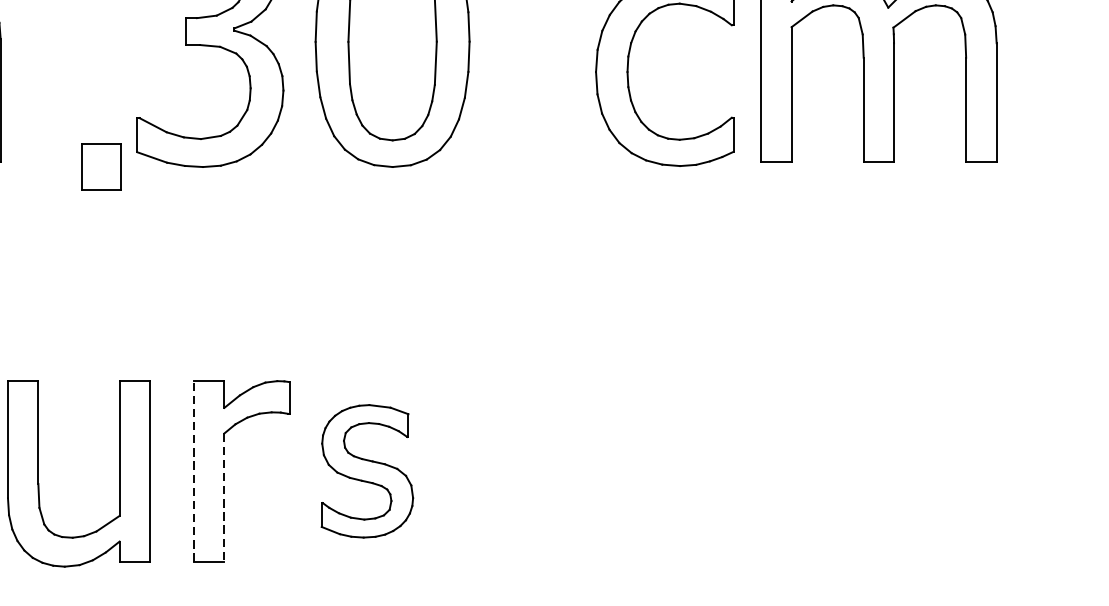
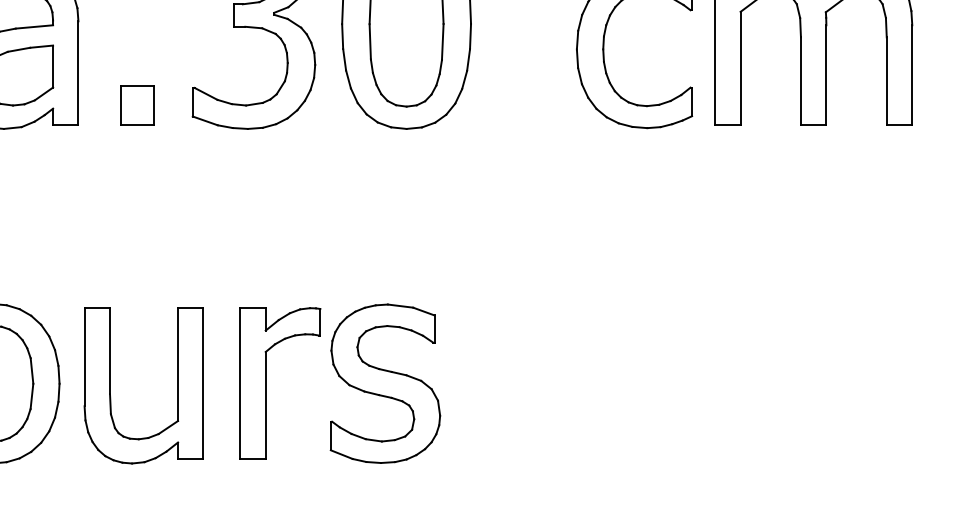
part: (101, 166) -> (137, 105), moved
line: (194, 471) -> (240, 383), dashed -> solid
part: (367, 471) -> (385, 383), size x1.43
line: (224, 497) -> (265, 405), dashed -> solid

